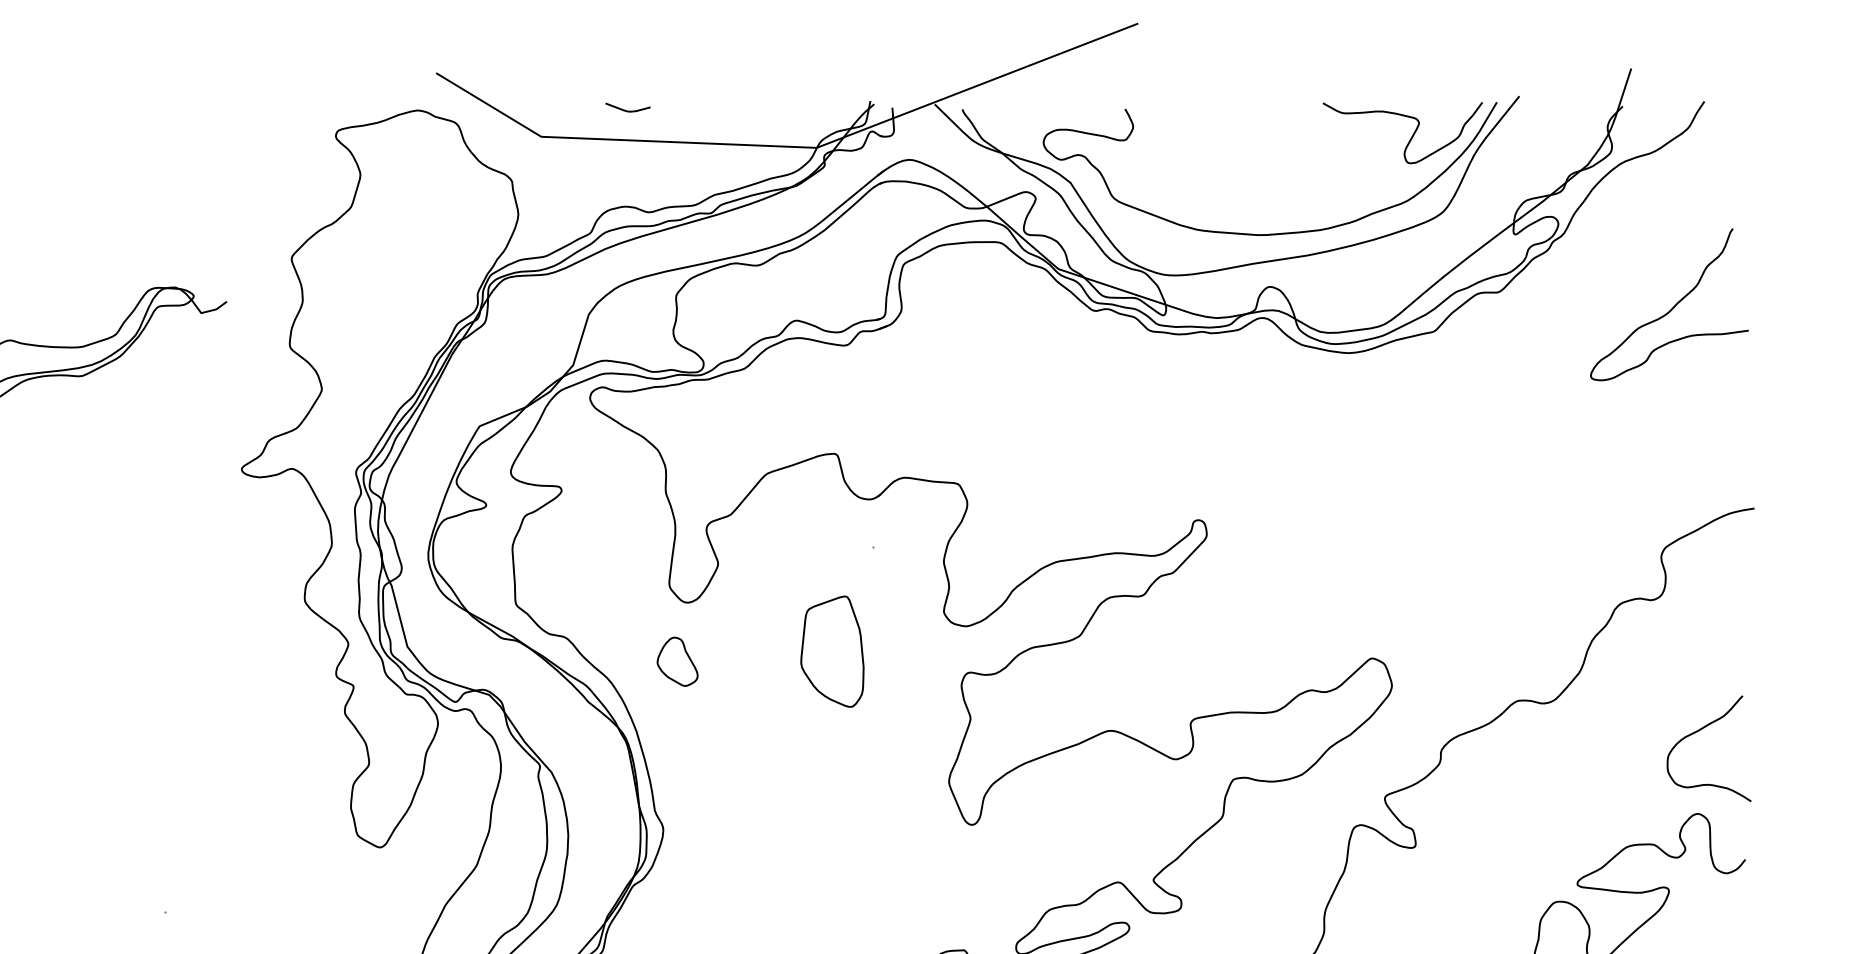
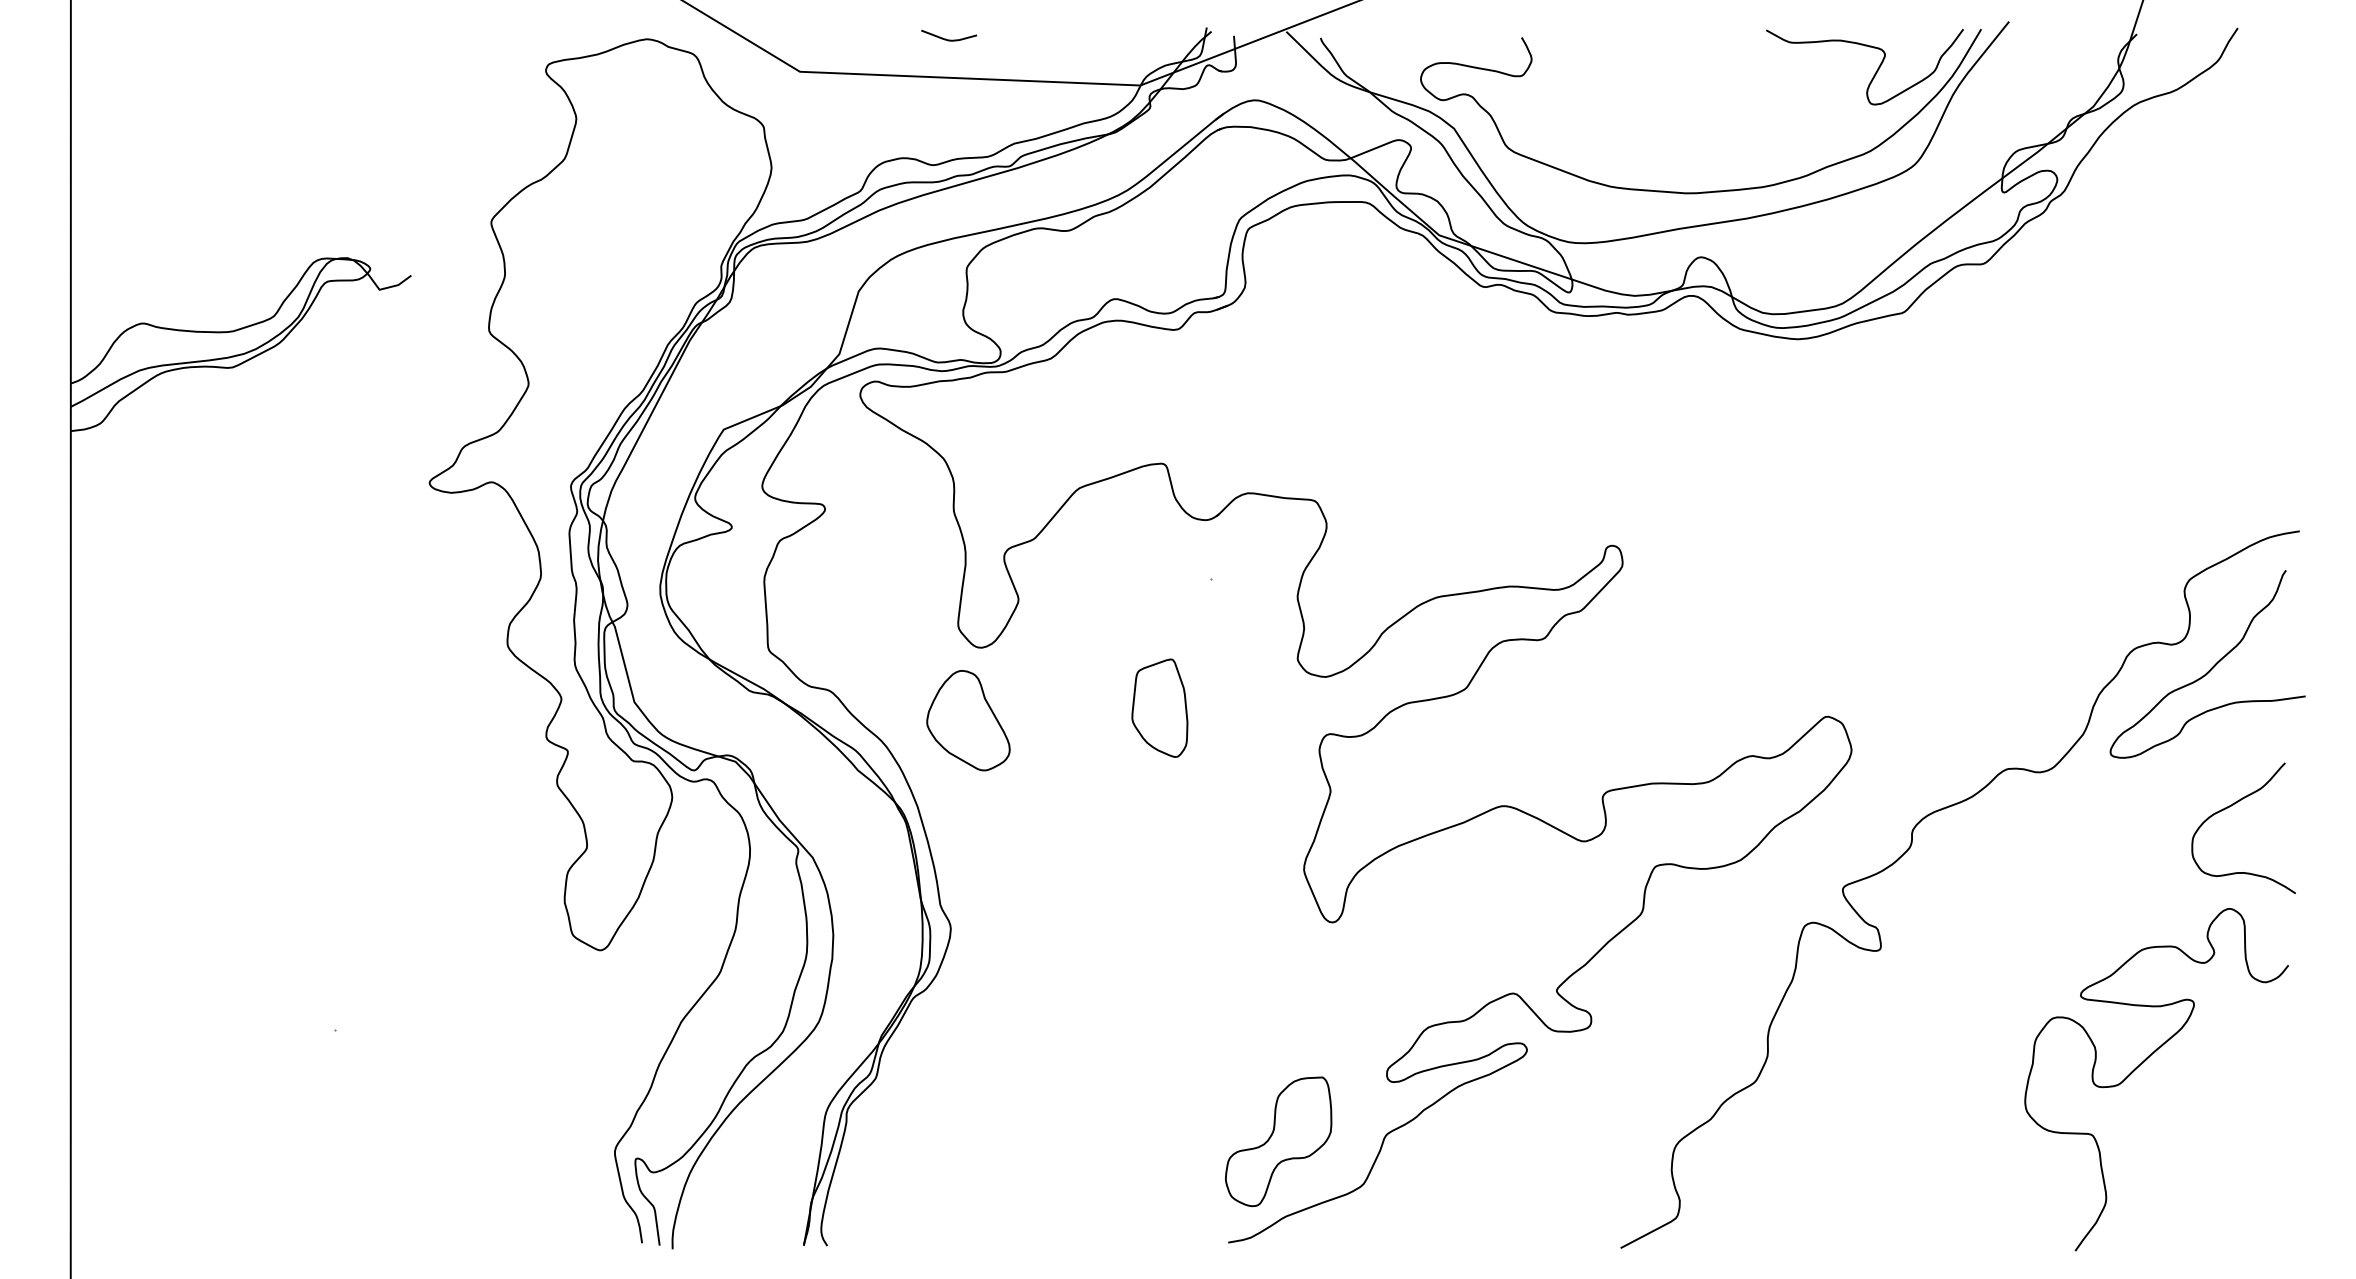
curve: (628, 110) -> (949, 39), moved
curve: (1672, 307) -> (2211, 667), moved
part: (832, 651) -> (1159, 707), size x0.71
part: (677, 661) -> (968, 720), size x1.67

